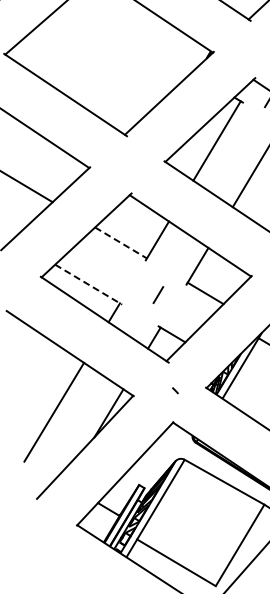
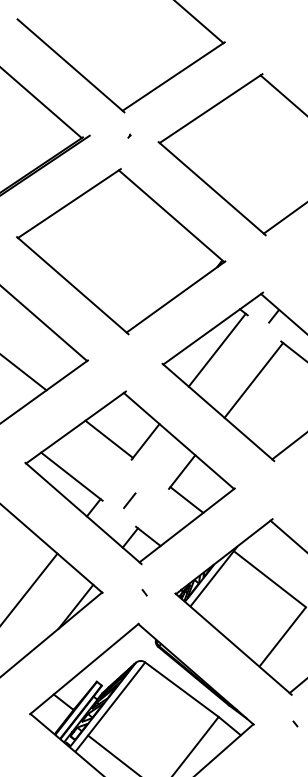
line: (121, 243) -> (109, 439), dashed -> solid
line: (89, 284) -> (72, 476), dashed -> solid
line: (158, 294) -> (129, 500), moved

